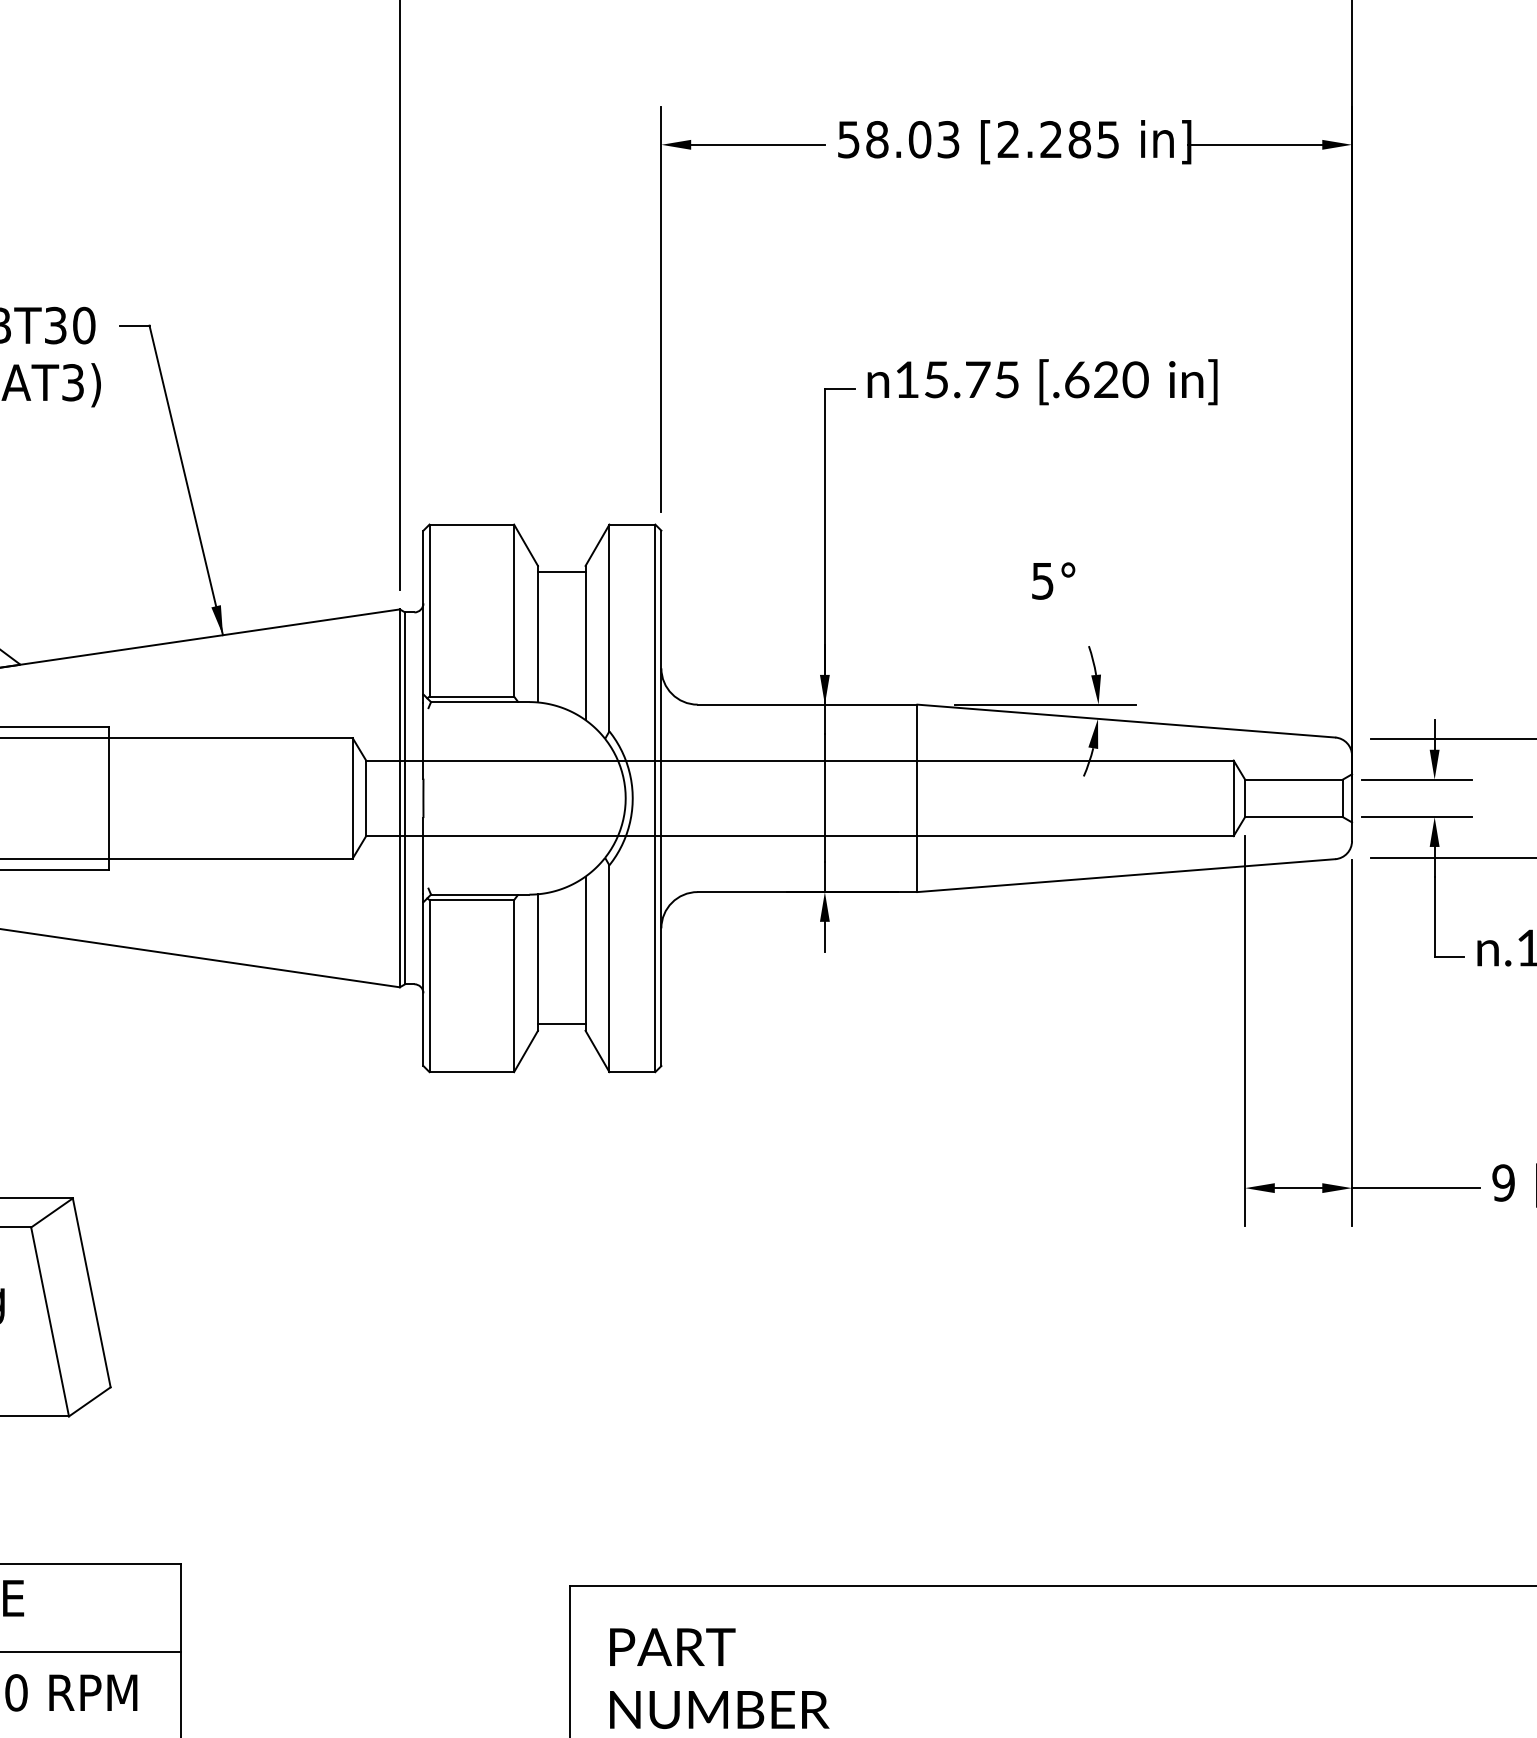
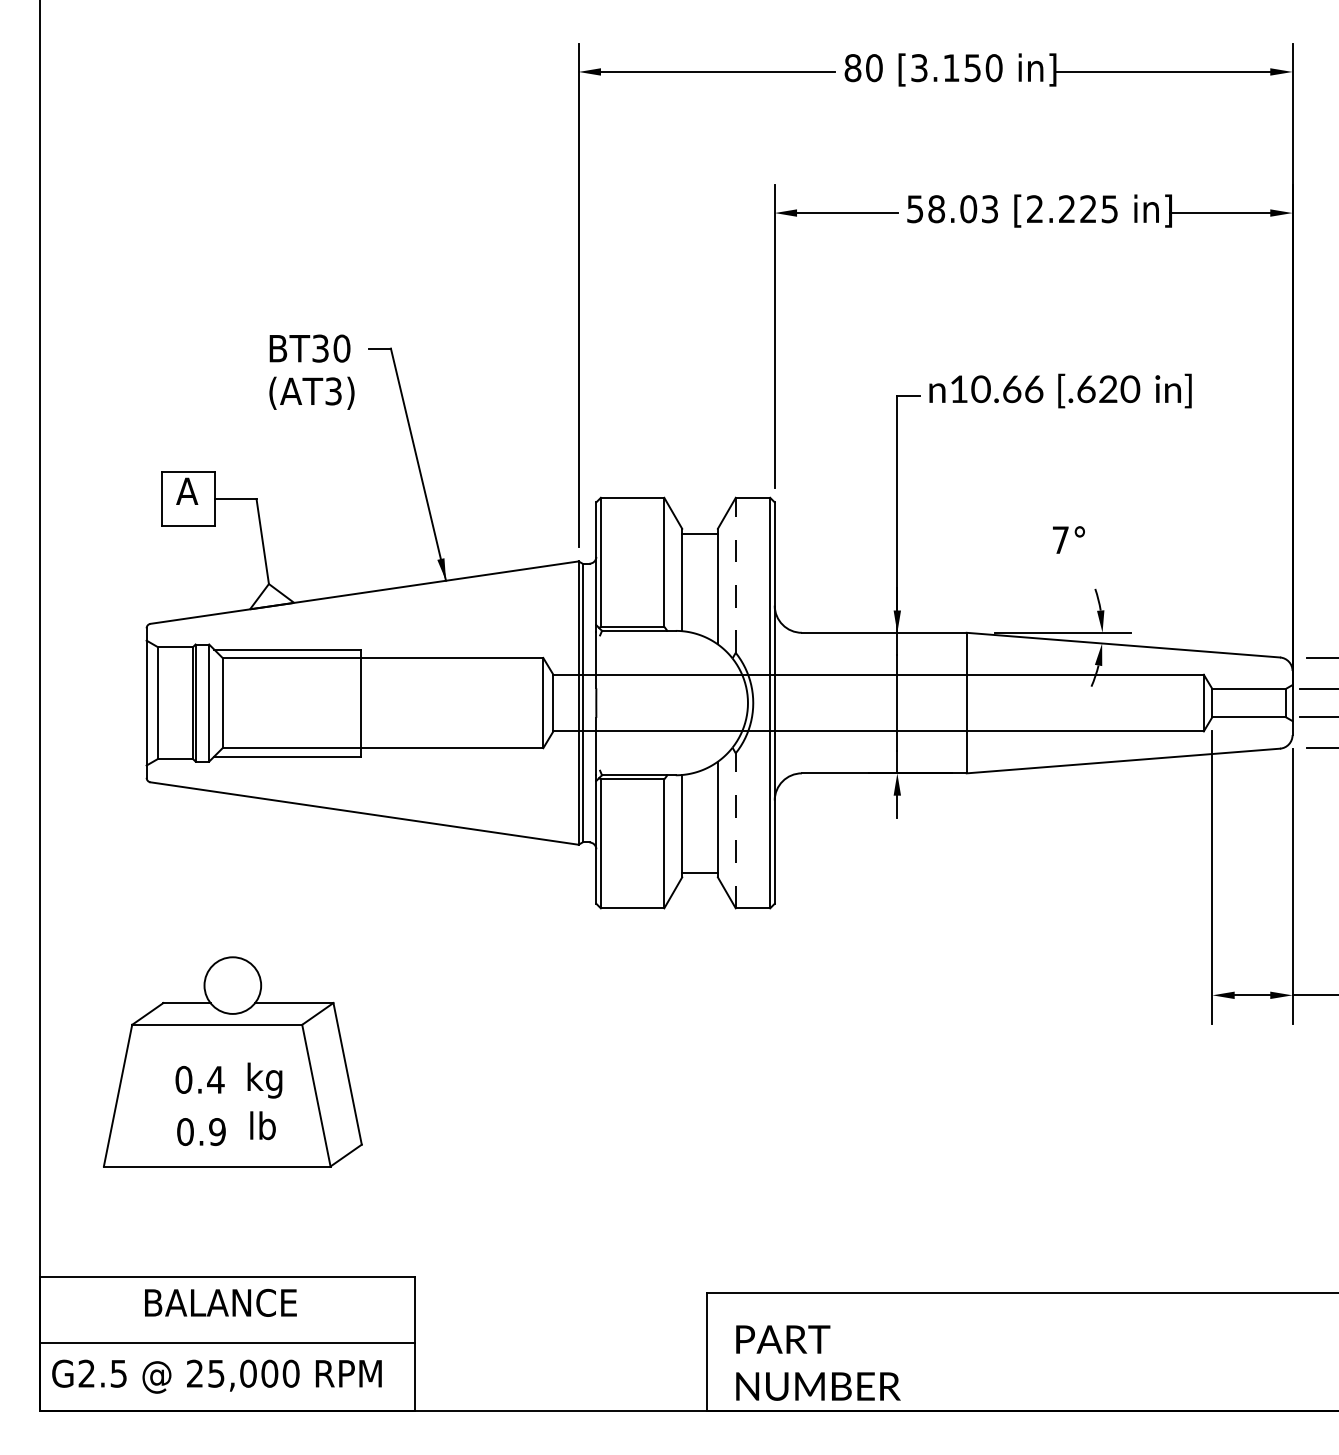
text: (1079, 140) -> (1088, 209), [2.285 -> [2.225
text: (971, 380) -> (1007, 389), 15.75 -> 10.66
text: (1042, 581) -> (1060, 540), 5° -> 7°
line: (609, 628) -> (735, 575), solid -> dashed
line: (609, 968) -> (735, 830), solid -> dashed

